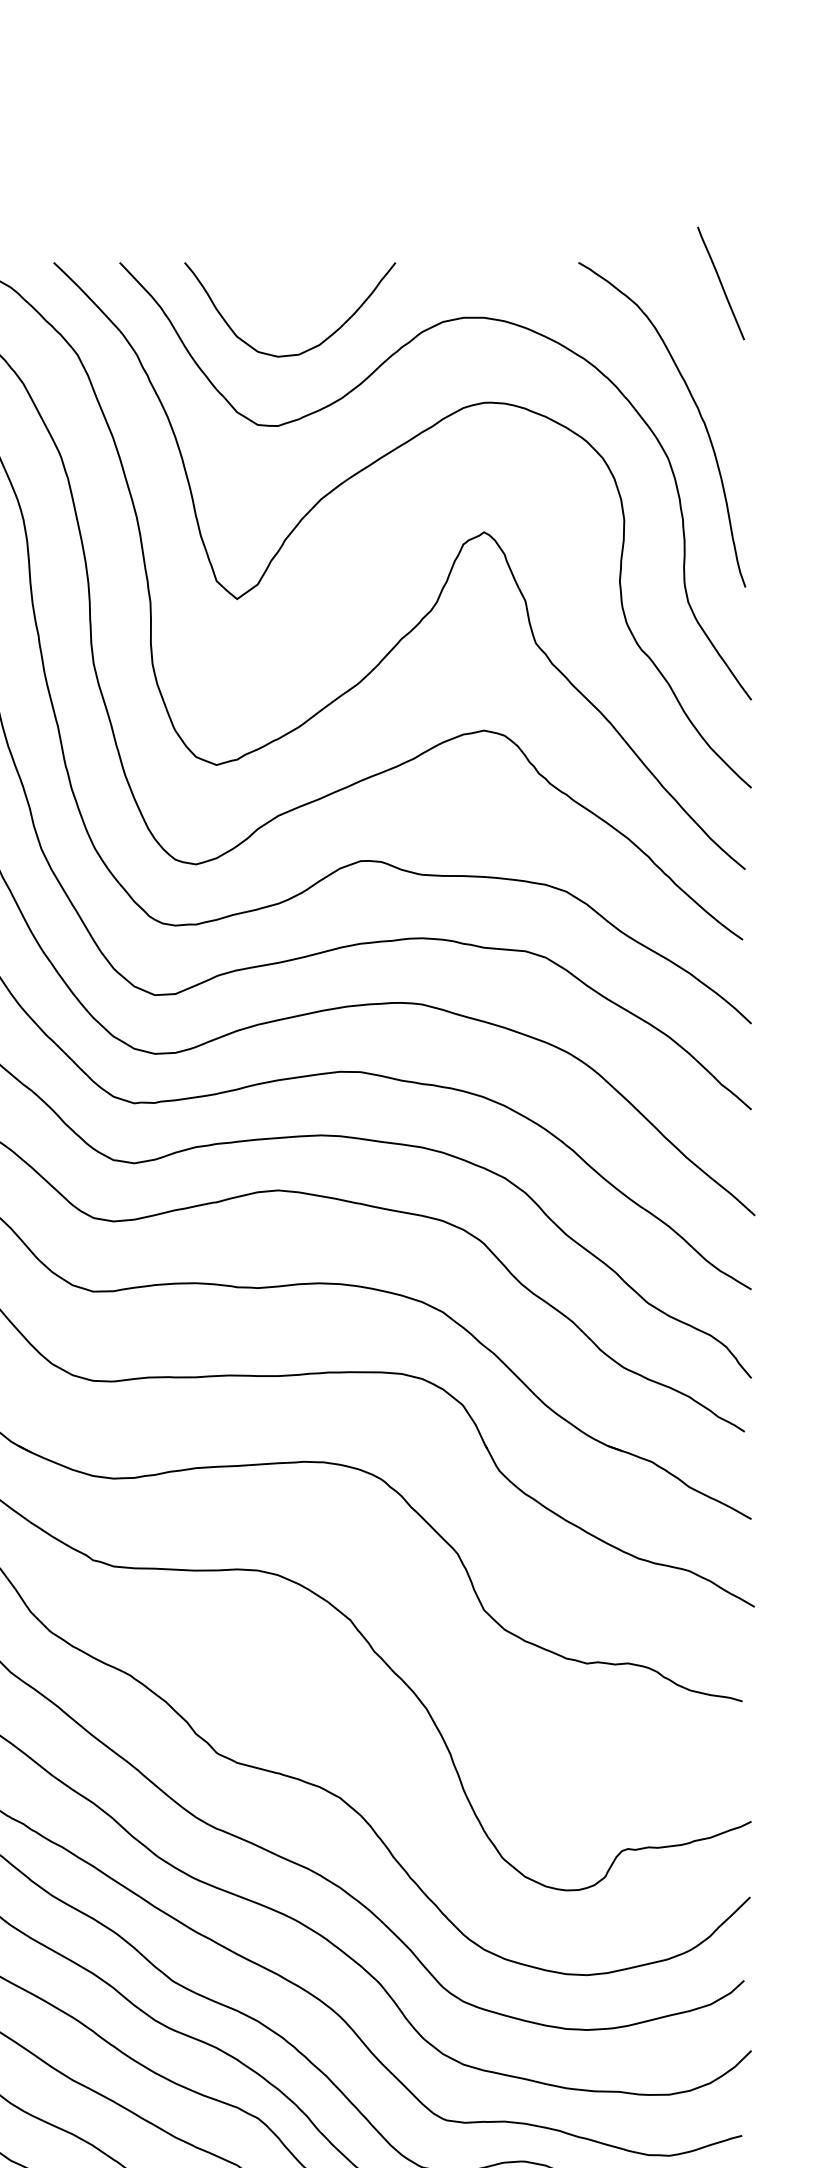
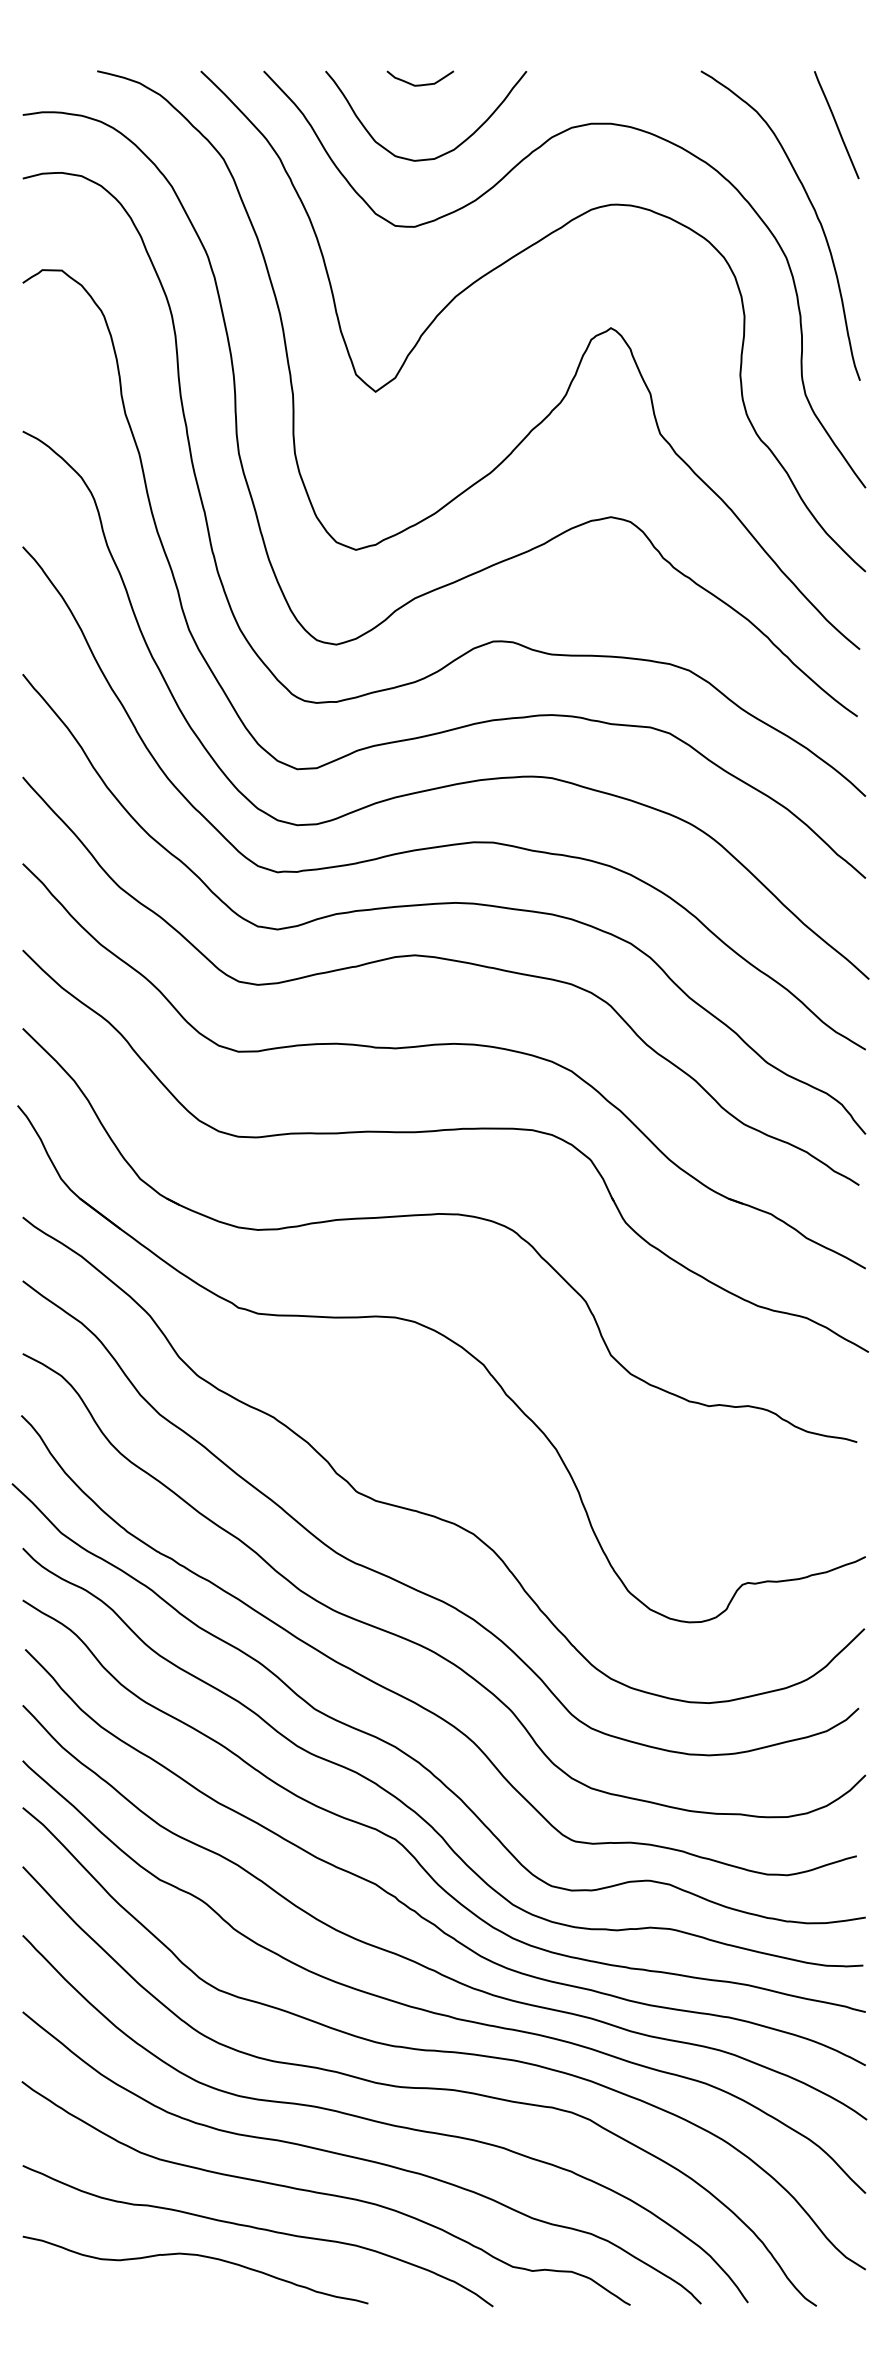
curve: (284, 276) -> (420, 84), added
line: (720, 283) -> (836, 125), moved

